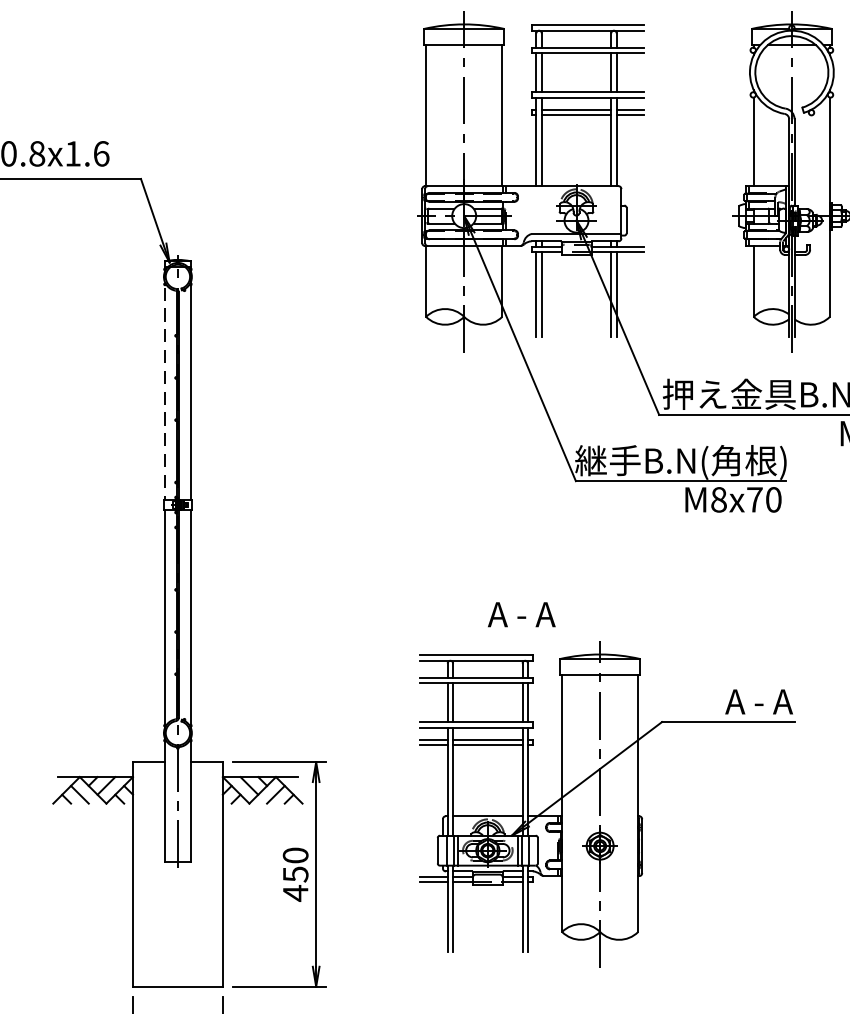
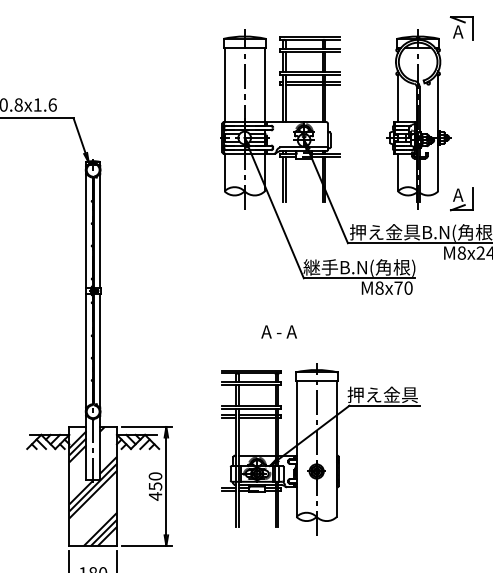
line: (165, 383) -> (86, 226), dashed -> solid
text: (520, 613) -> (278, 331), moved
text: (724, 700) -> (382, 394), A - A -> 押え金具
hatch: (176, 872) -> (92, 485), added

